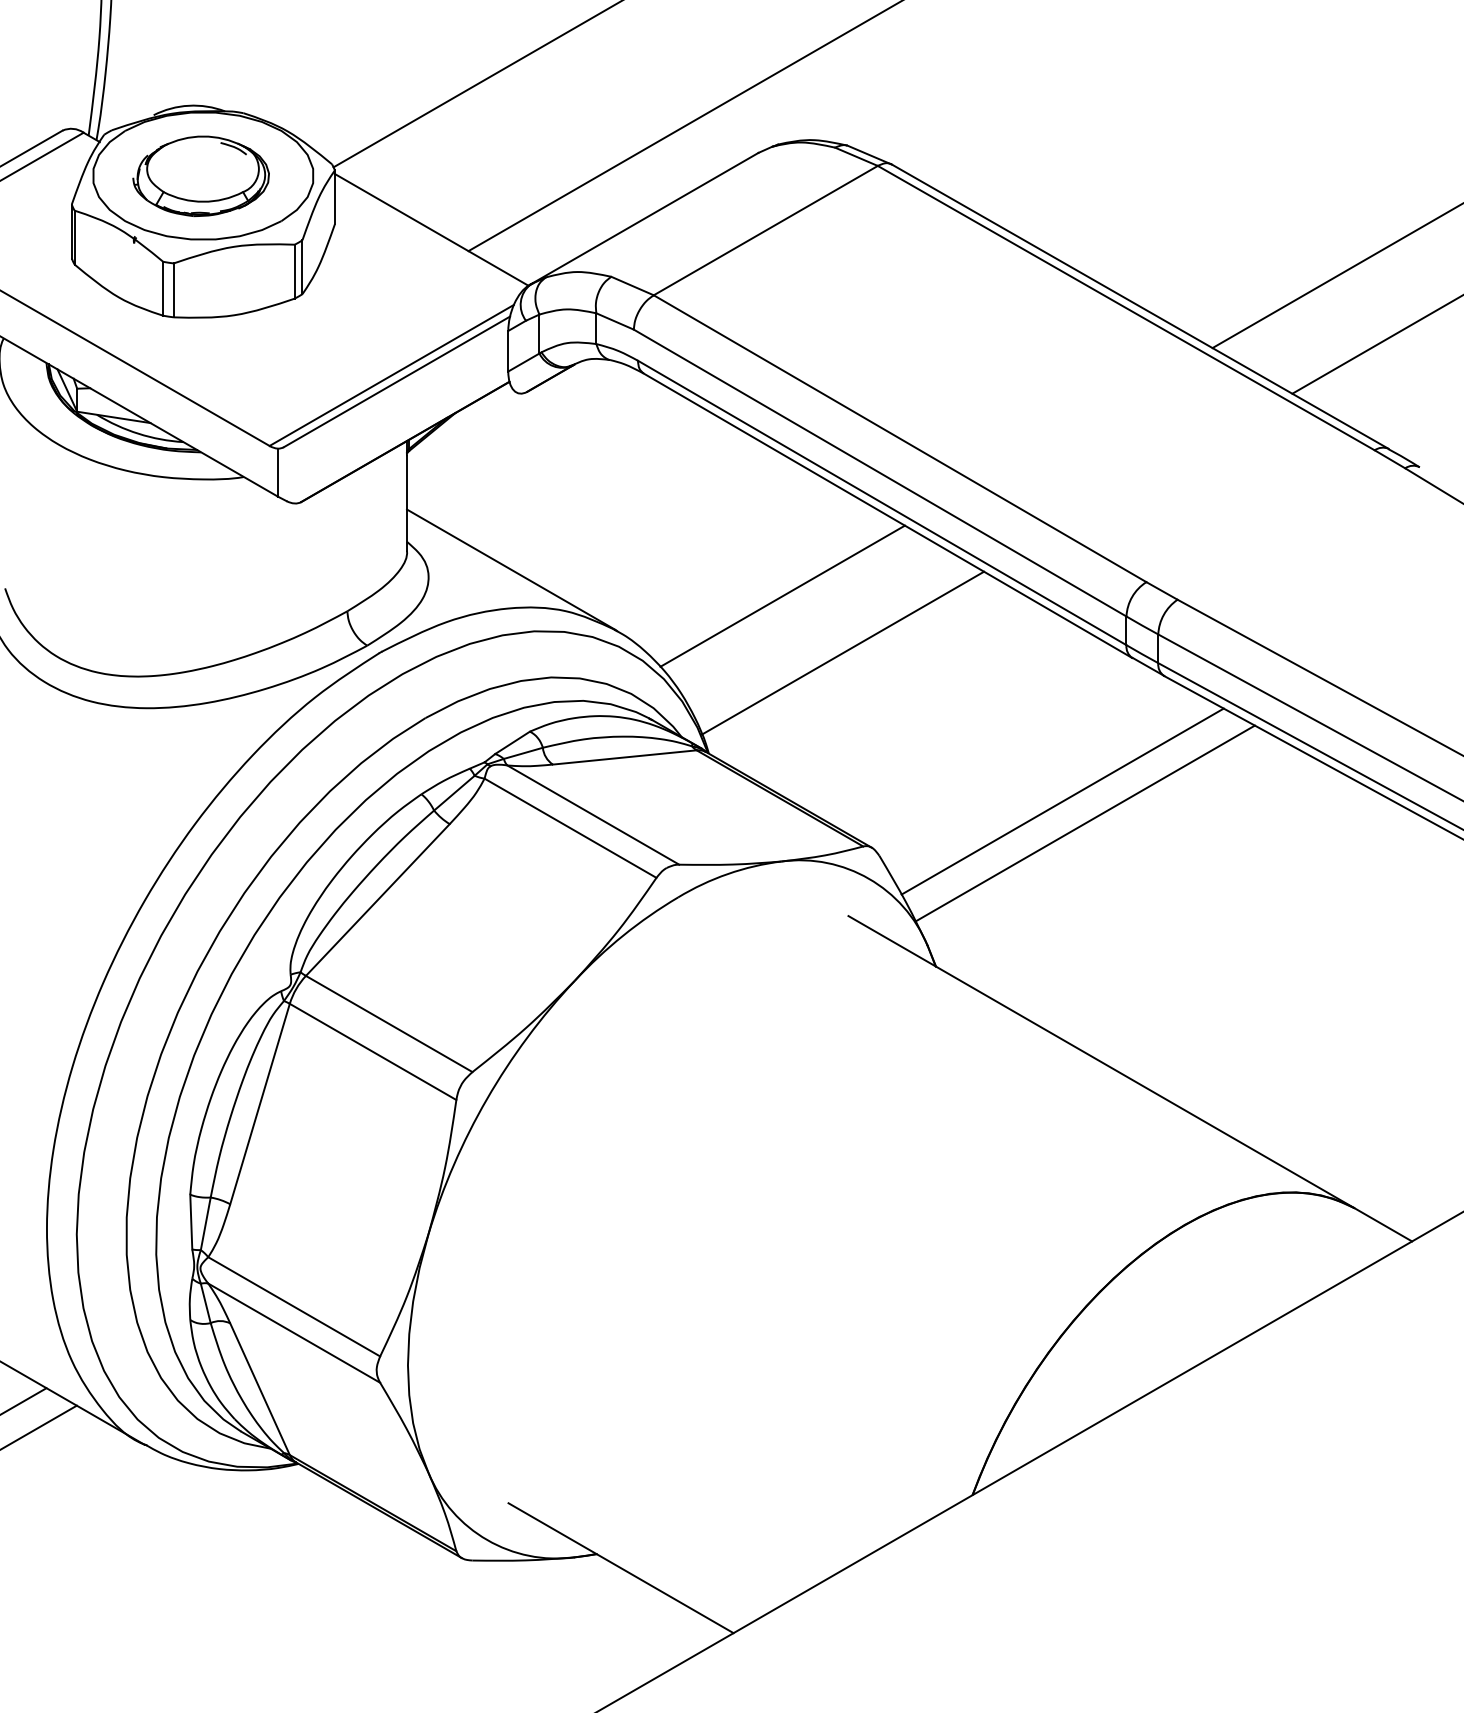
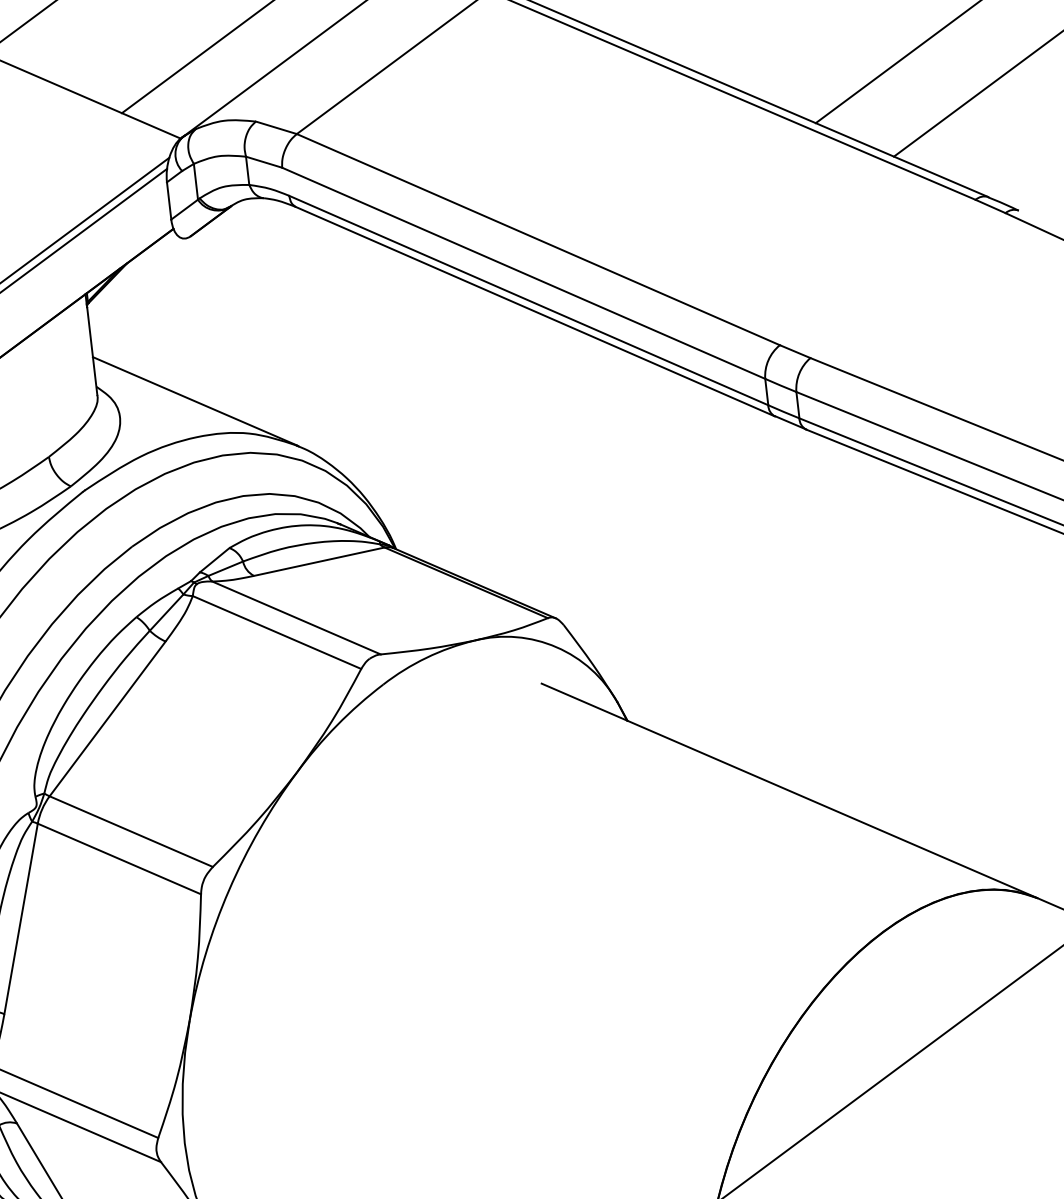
line: (782, 595) -> (447, 396), removed
line: (842, 652) -> (508, 442), removed
line: (1062, 801) -> (726, 555), removed
line: (1084, 823) -> (748, 573), removed

